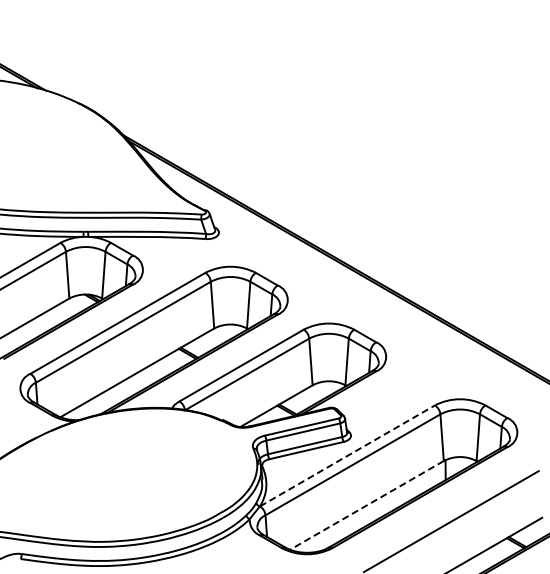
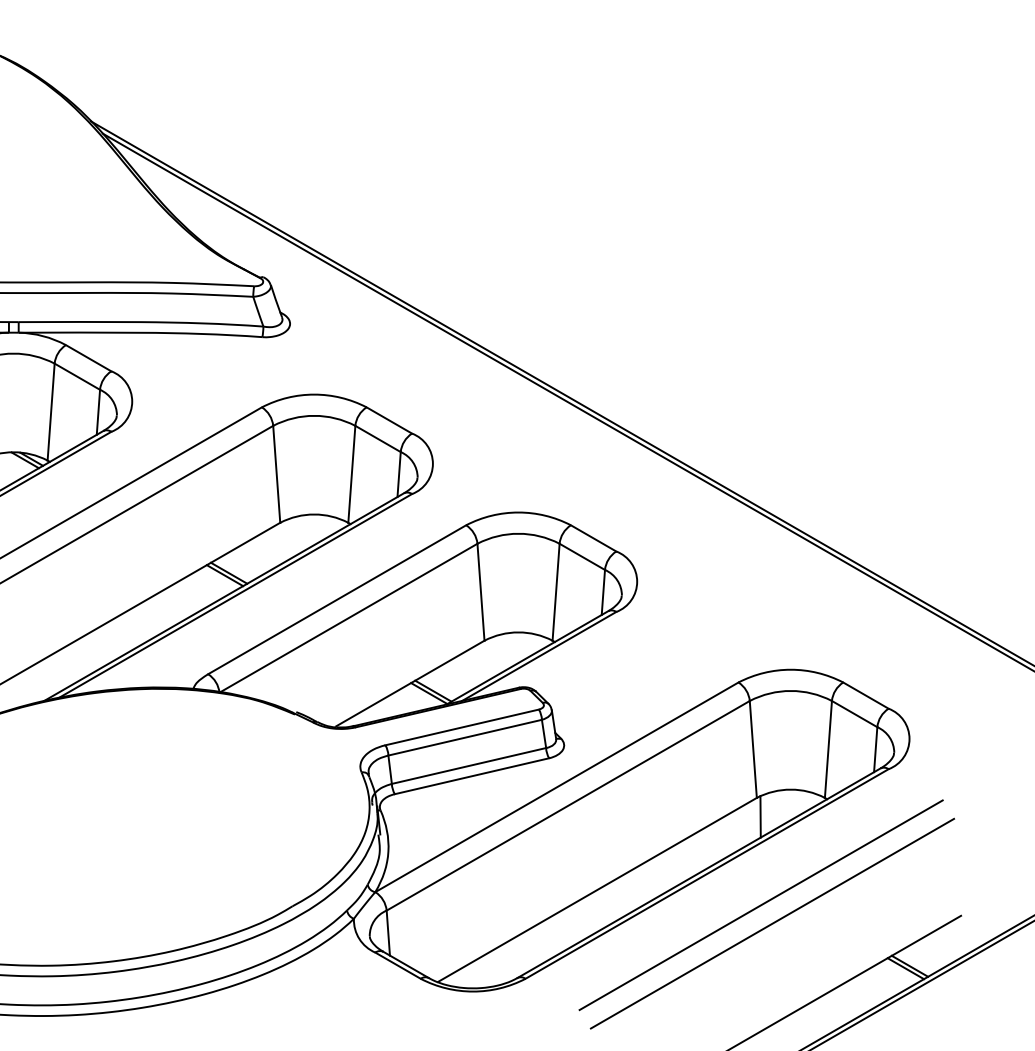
line: (347, 455) -> (556, 786), dashed -> solid
line: (367, 505) -> (598, 890), dashed -> solid
line: (445, 512) -> (760, 904), added

